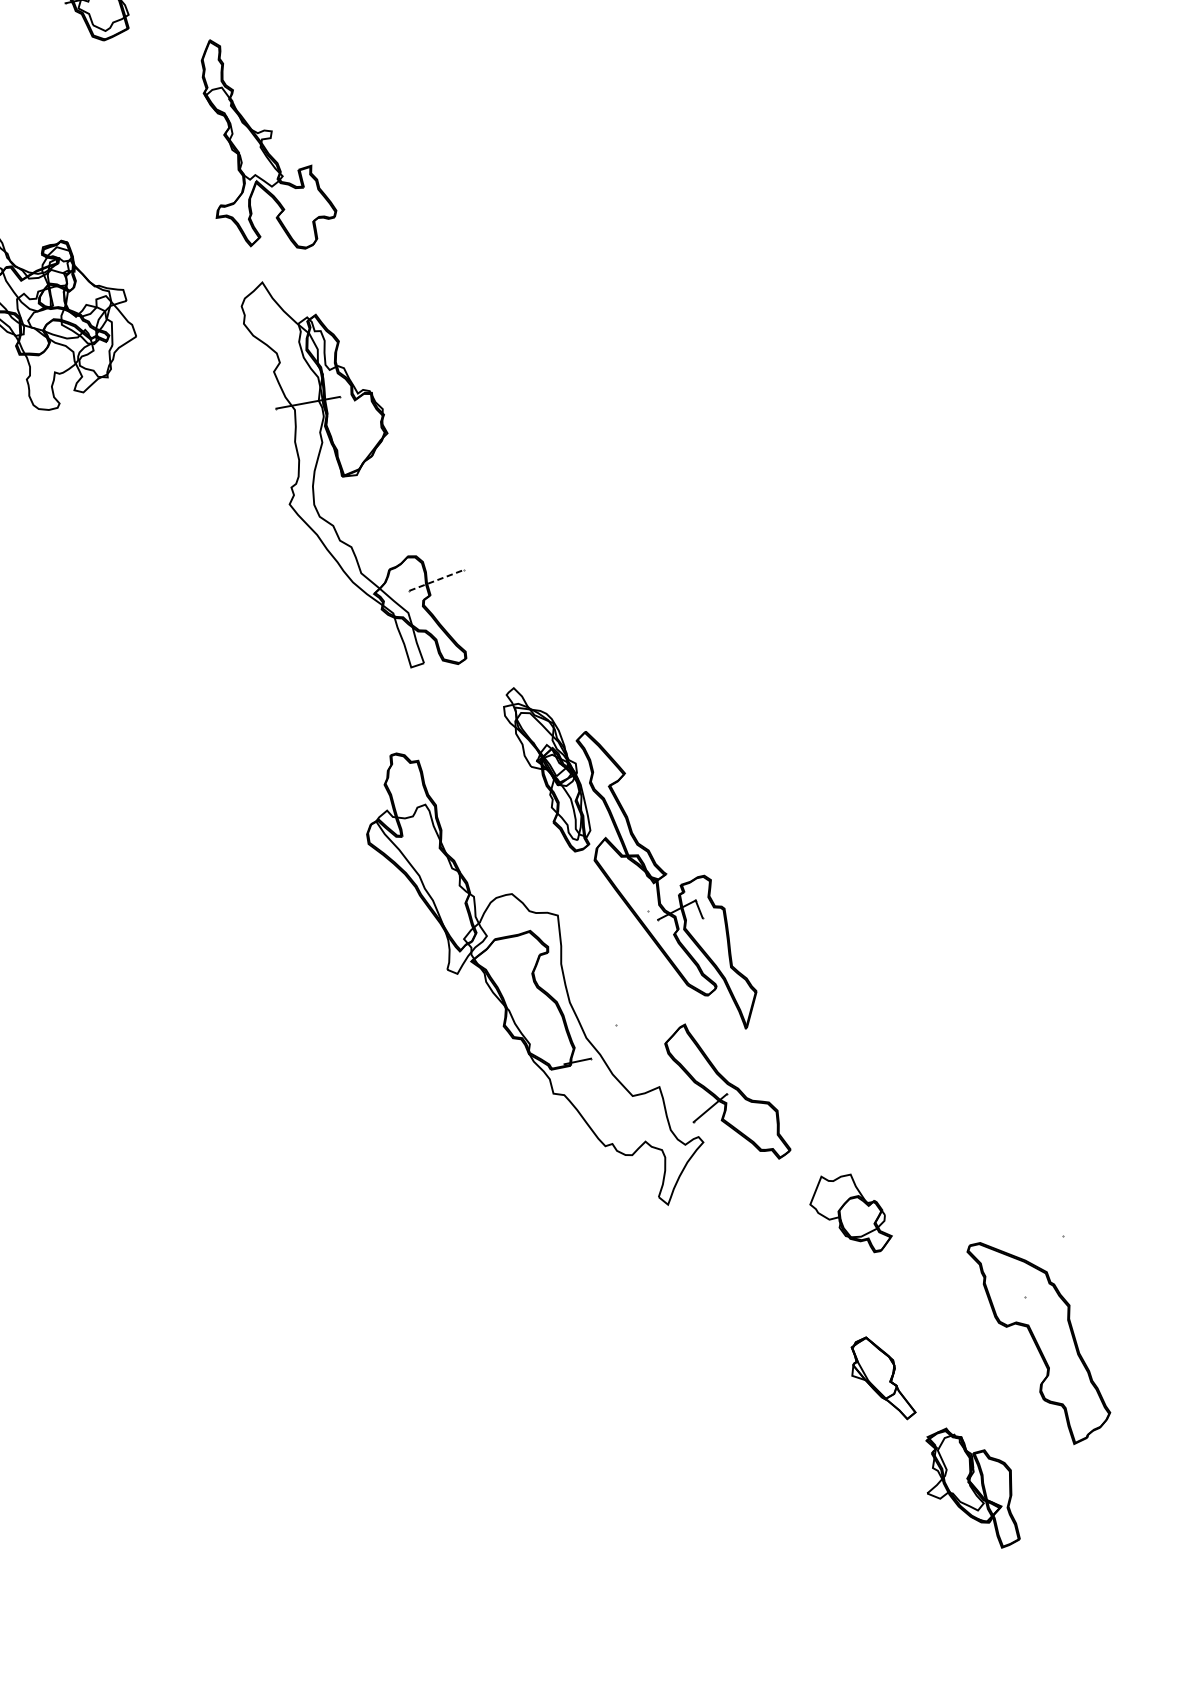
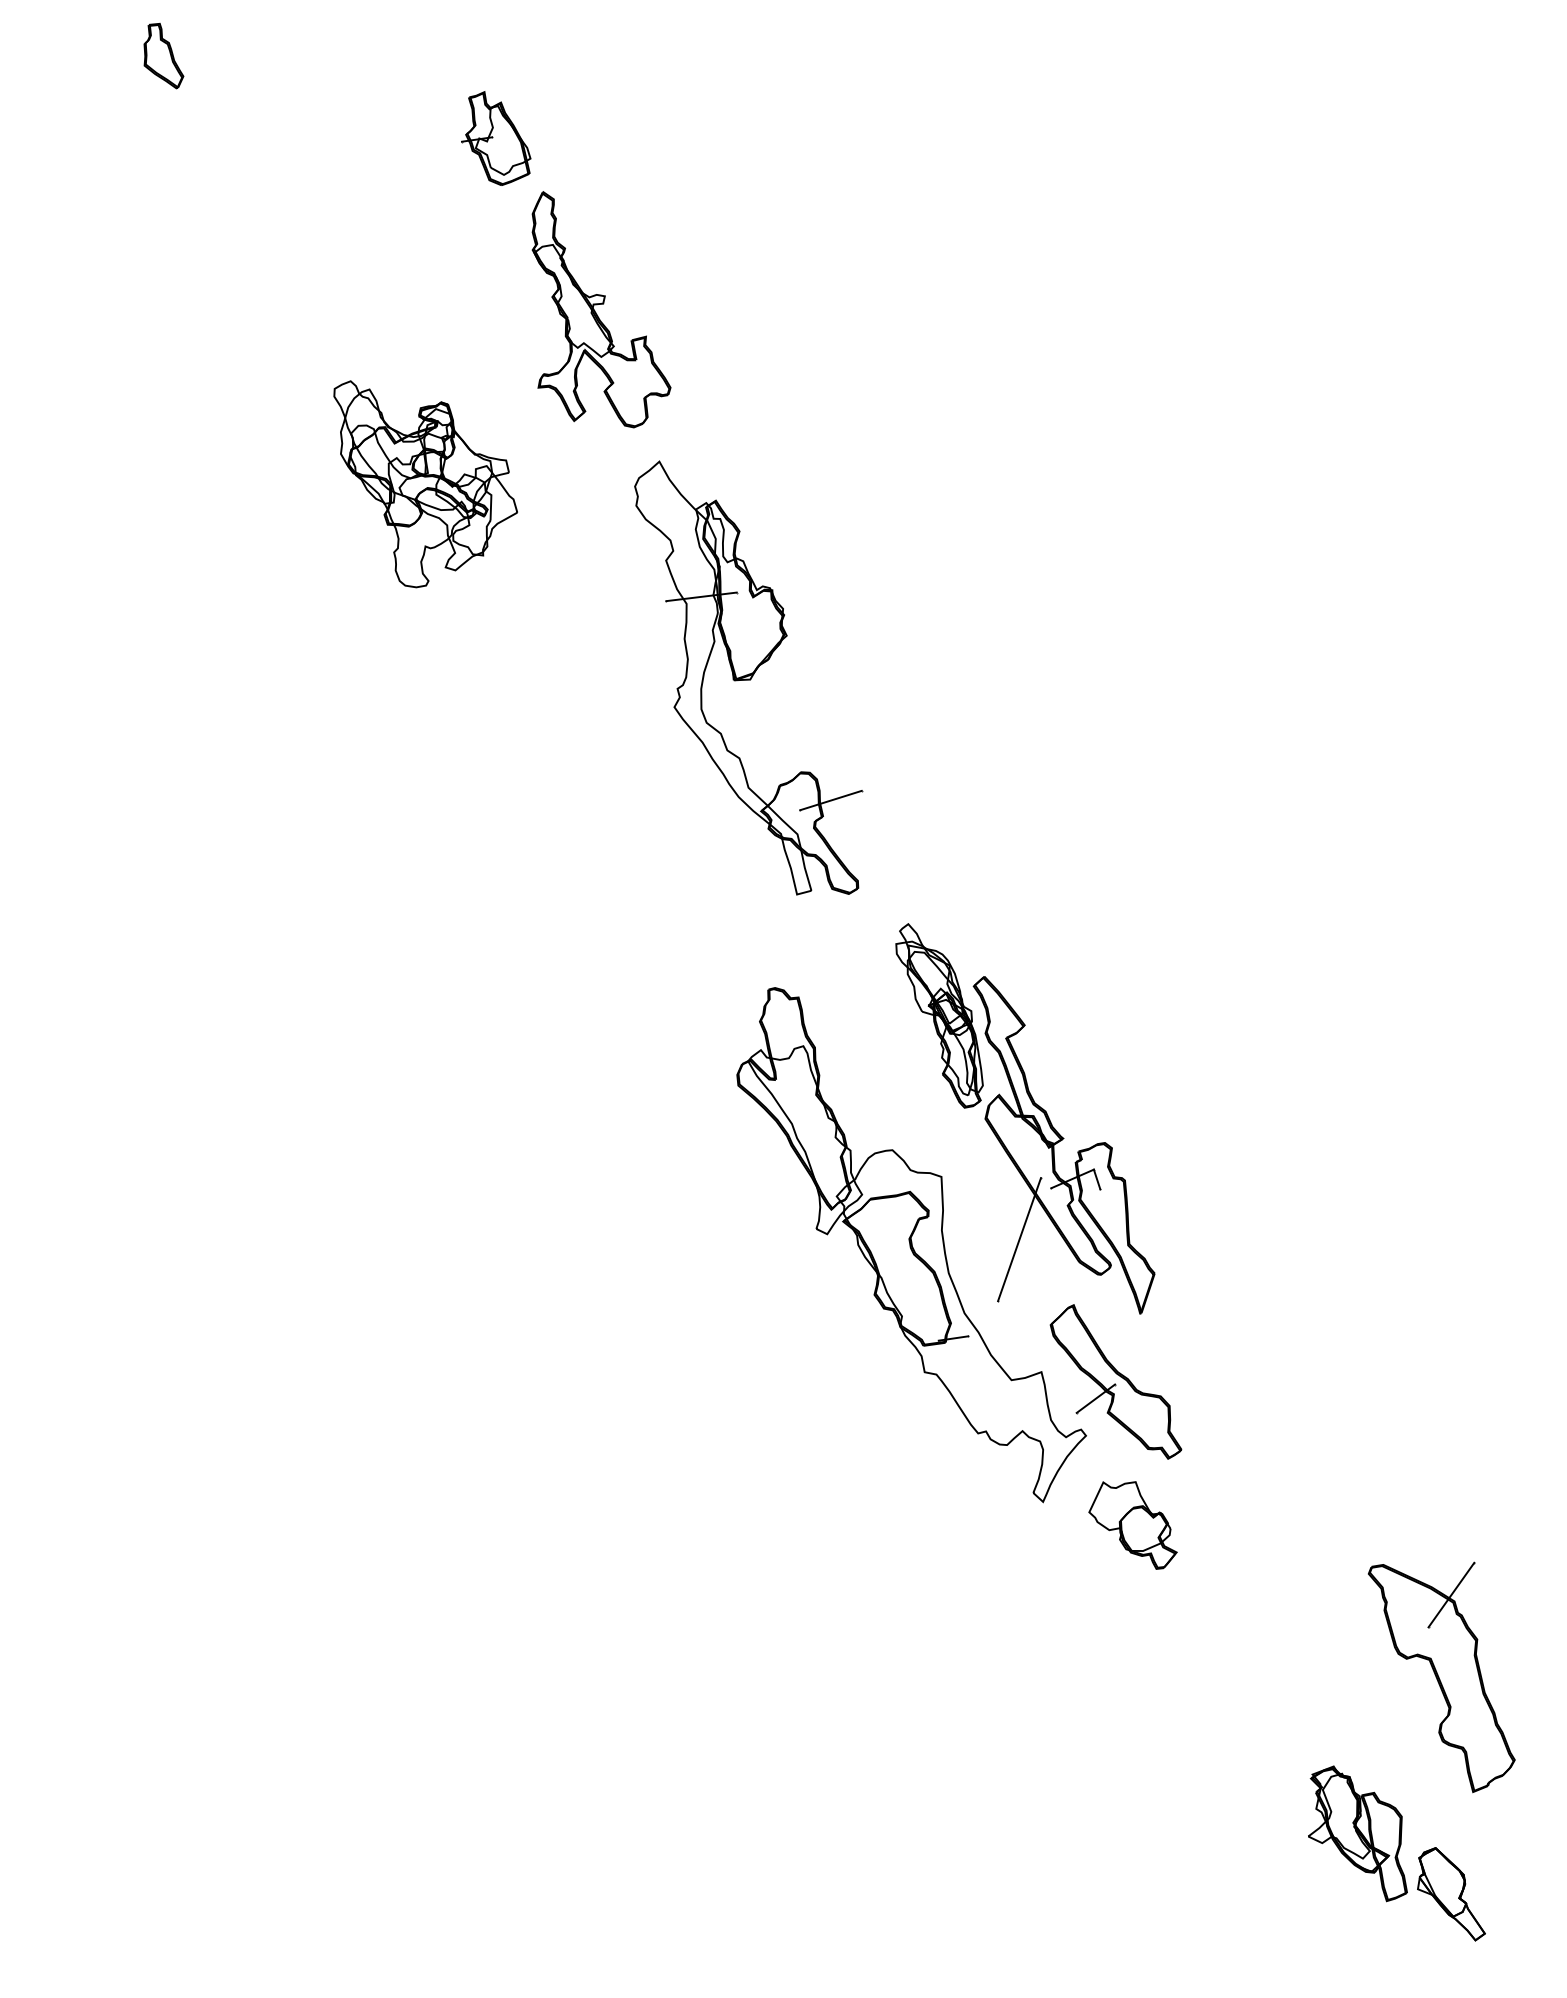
part: (269, 143) -> (601, 309), moved
line: (437, 580) -> (831, 800), dashed -> solid
line: (632, 968) -> (1019, 1239), added
part: (850, 1214) -> (1132, 1525), moved
line: (1043, 1266) -> (1451, 1594), added
part: (883, 1378) -> (1451, 1894), moved

